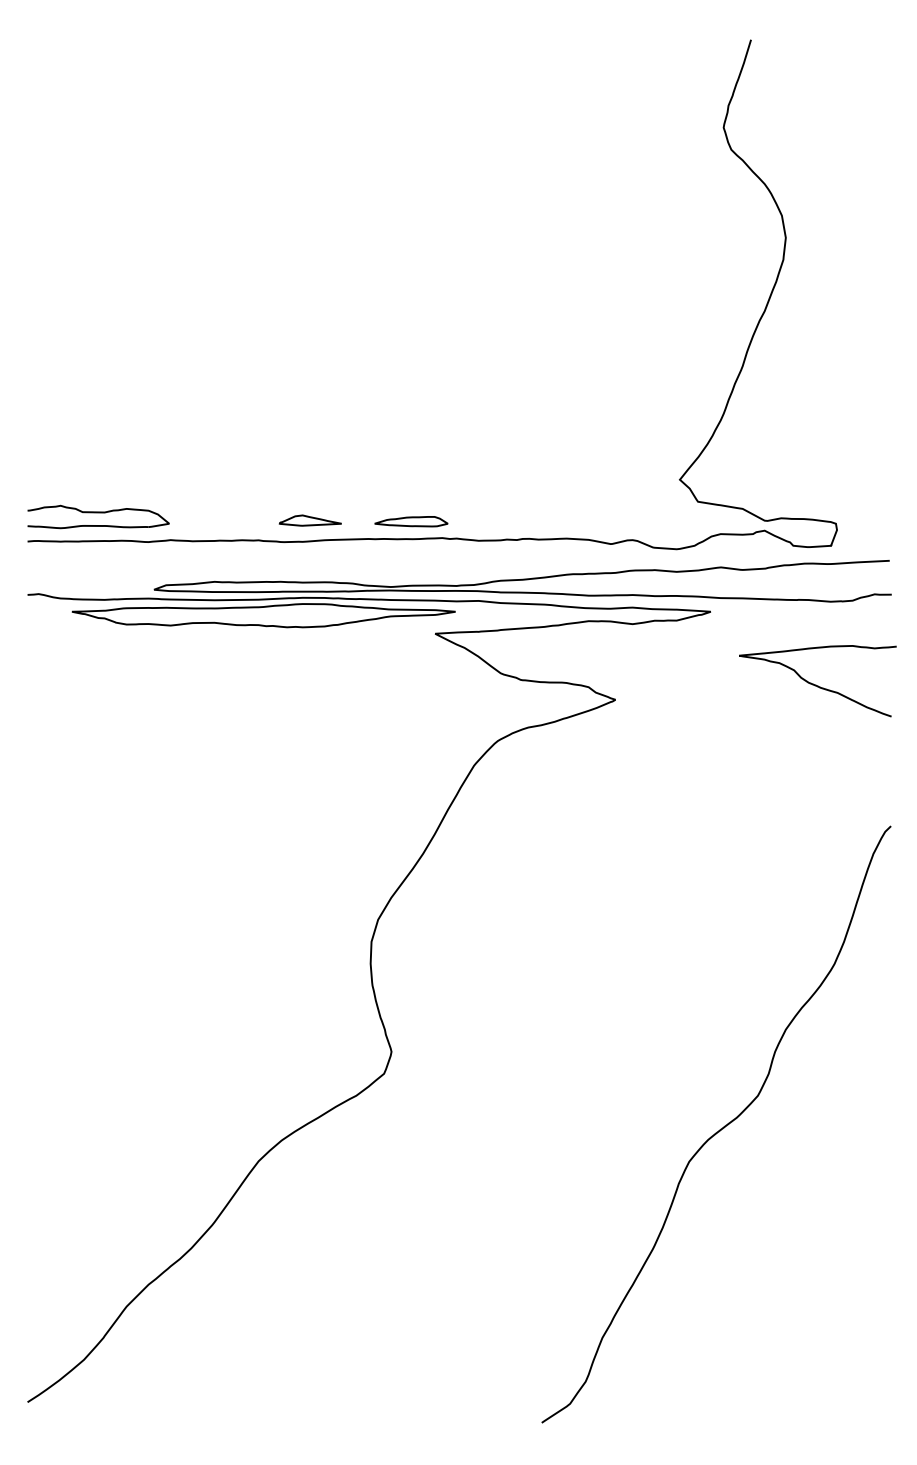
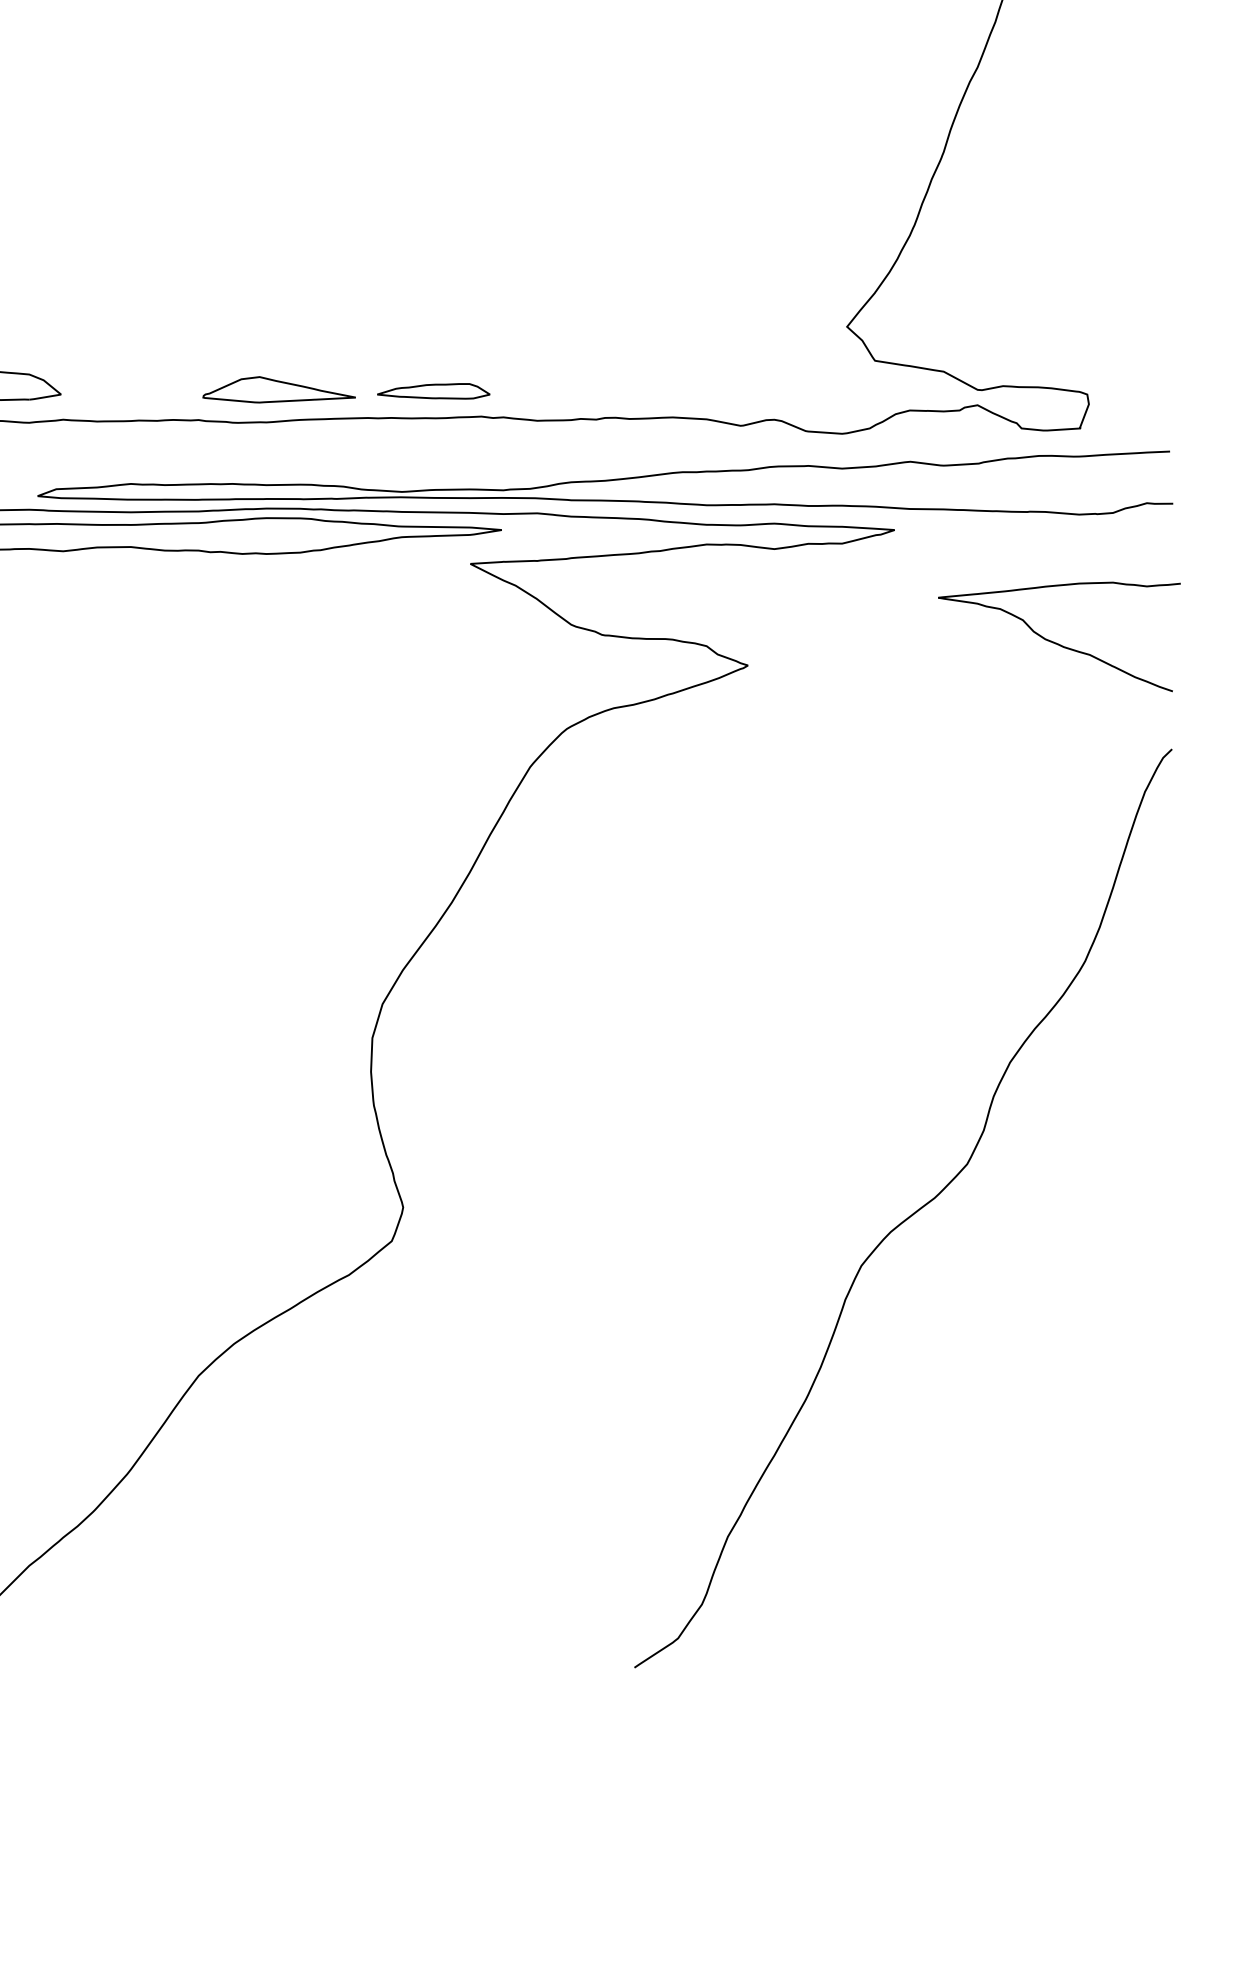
part: (309, 520) -> (276, 389), size x1.6
curve: (720, 1128) -> (909, 1214), moved

